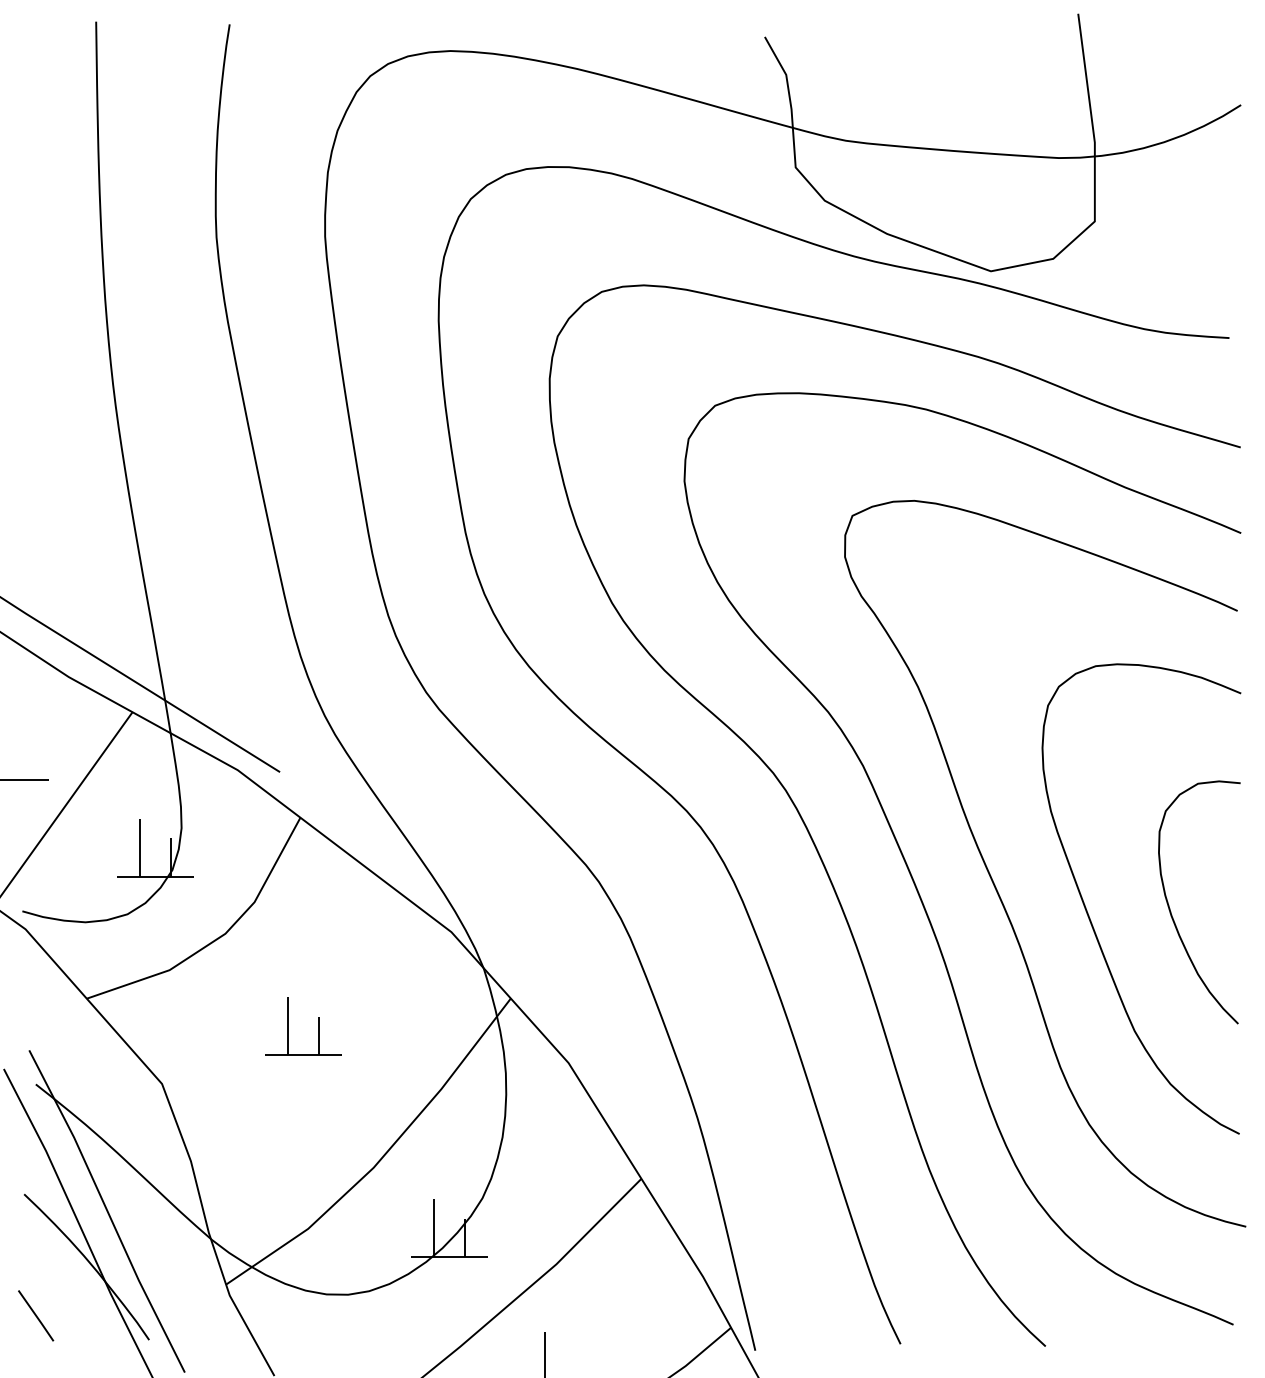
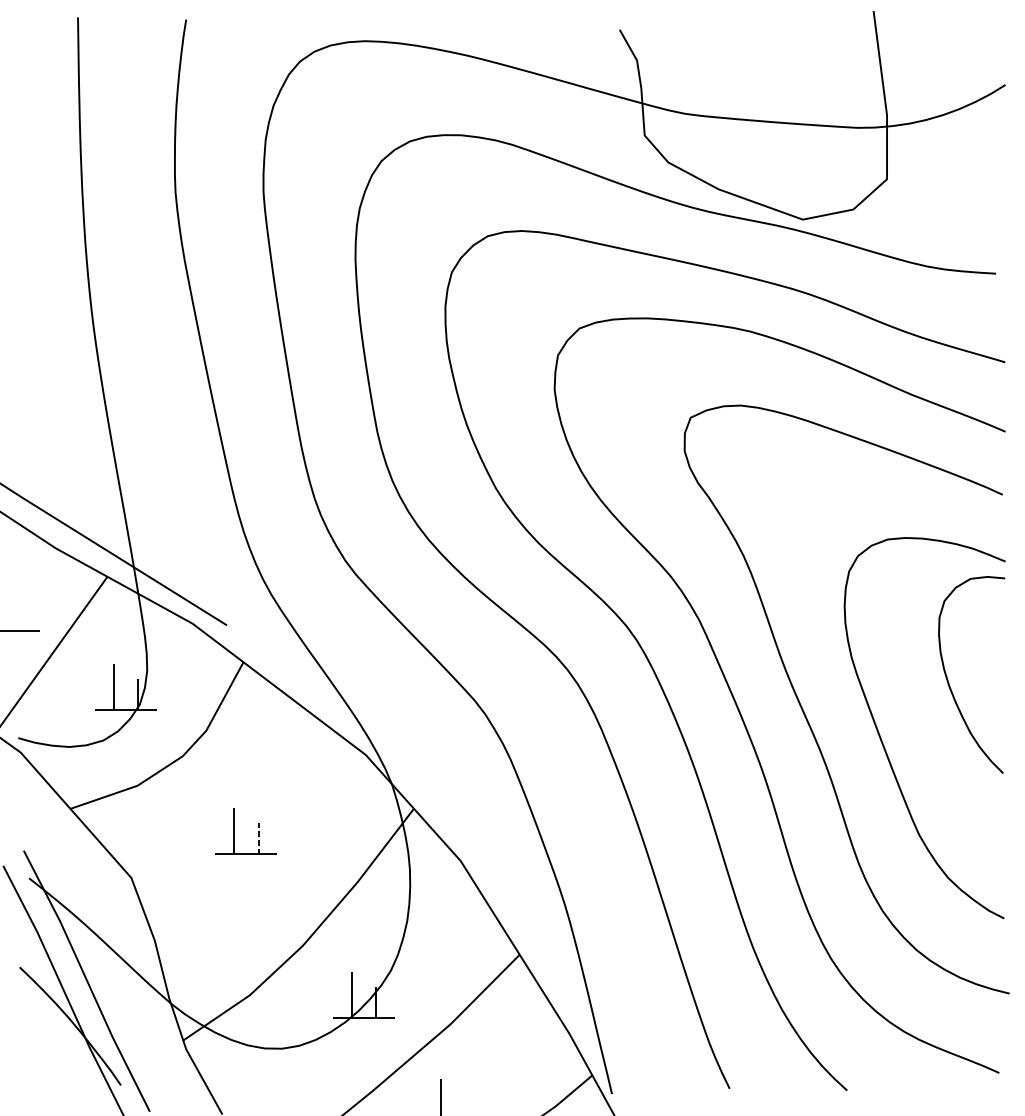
curve: (1171, 911) -> (949, 682), moved
line: (318, 1035) -> (258, 838), solid -> dashed
line: (36, 1315) -> (29, 1065), removed

